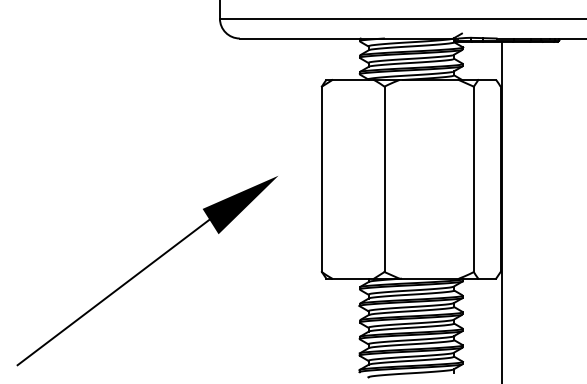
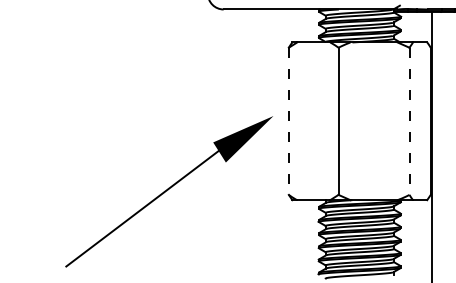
line: (321, 179) -> (288, 121), solid -> dashed
line: (473, 179) -> (409, 121), solid -> dashed
part: (146, 271) -> (168, 192), moved

